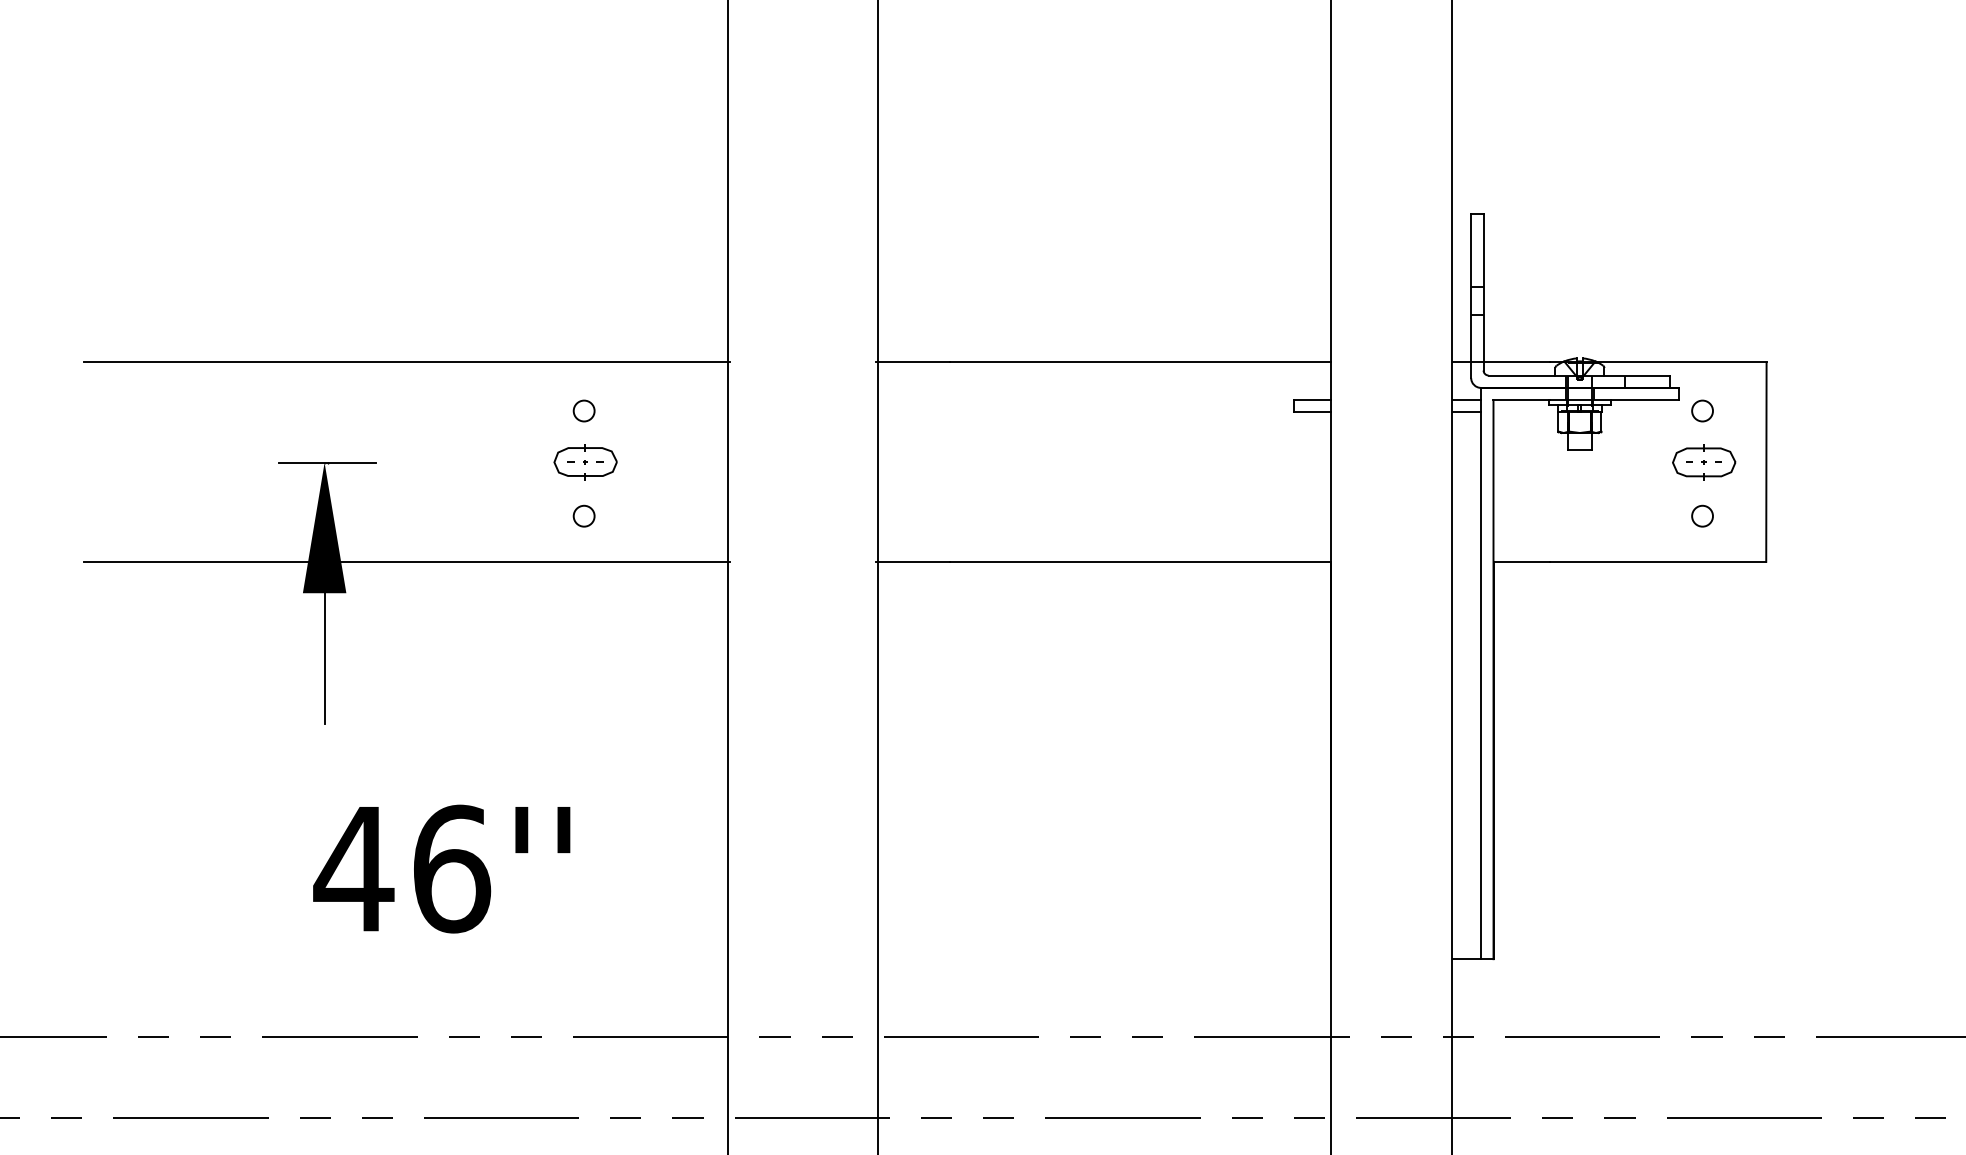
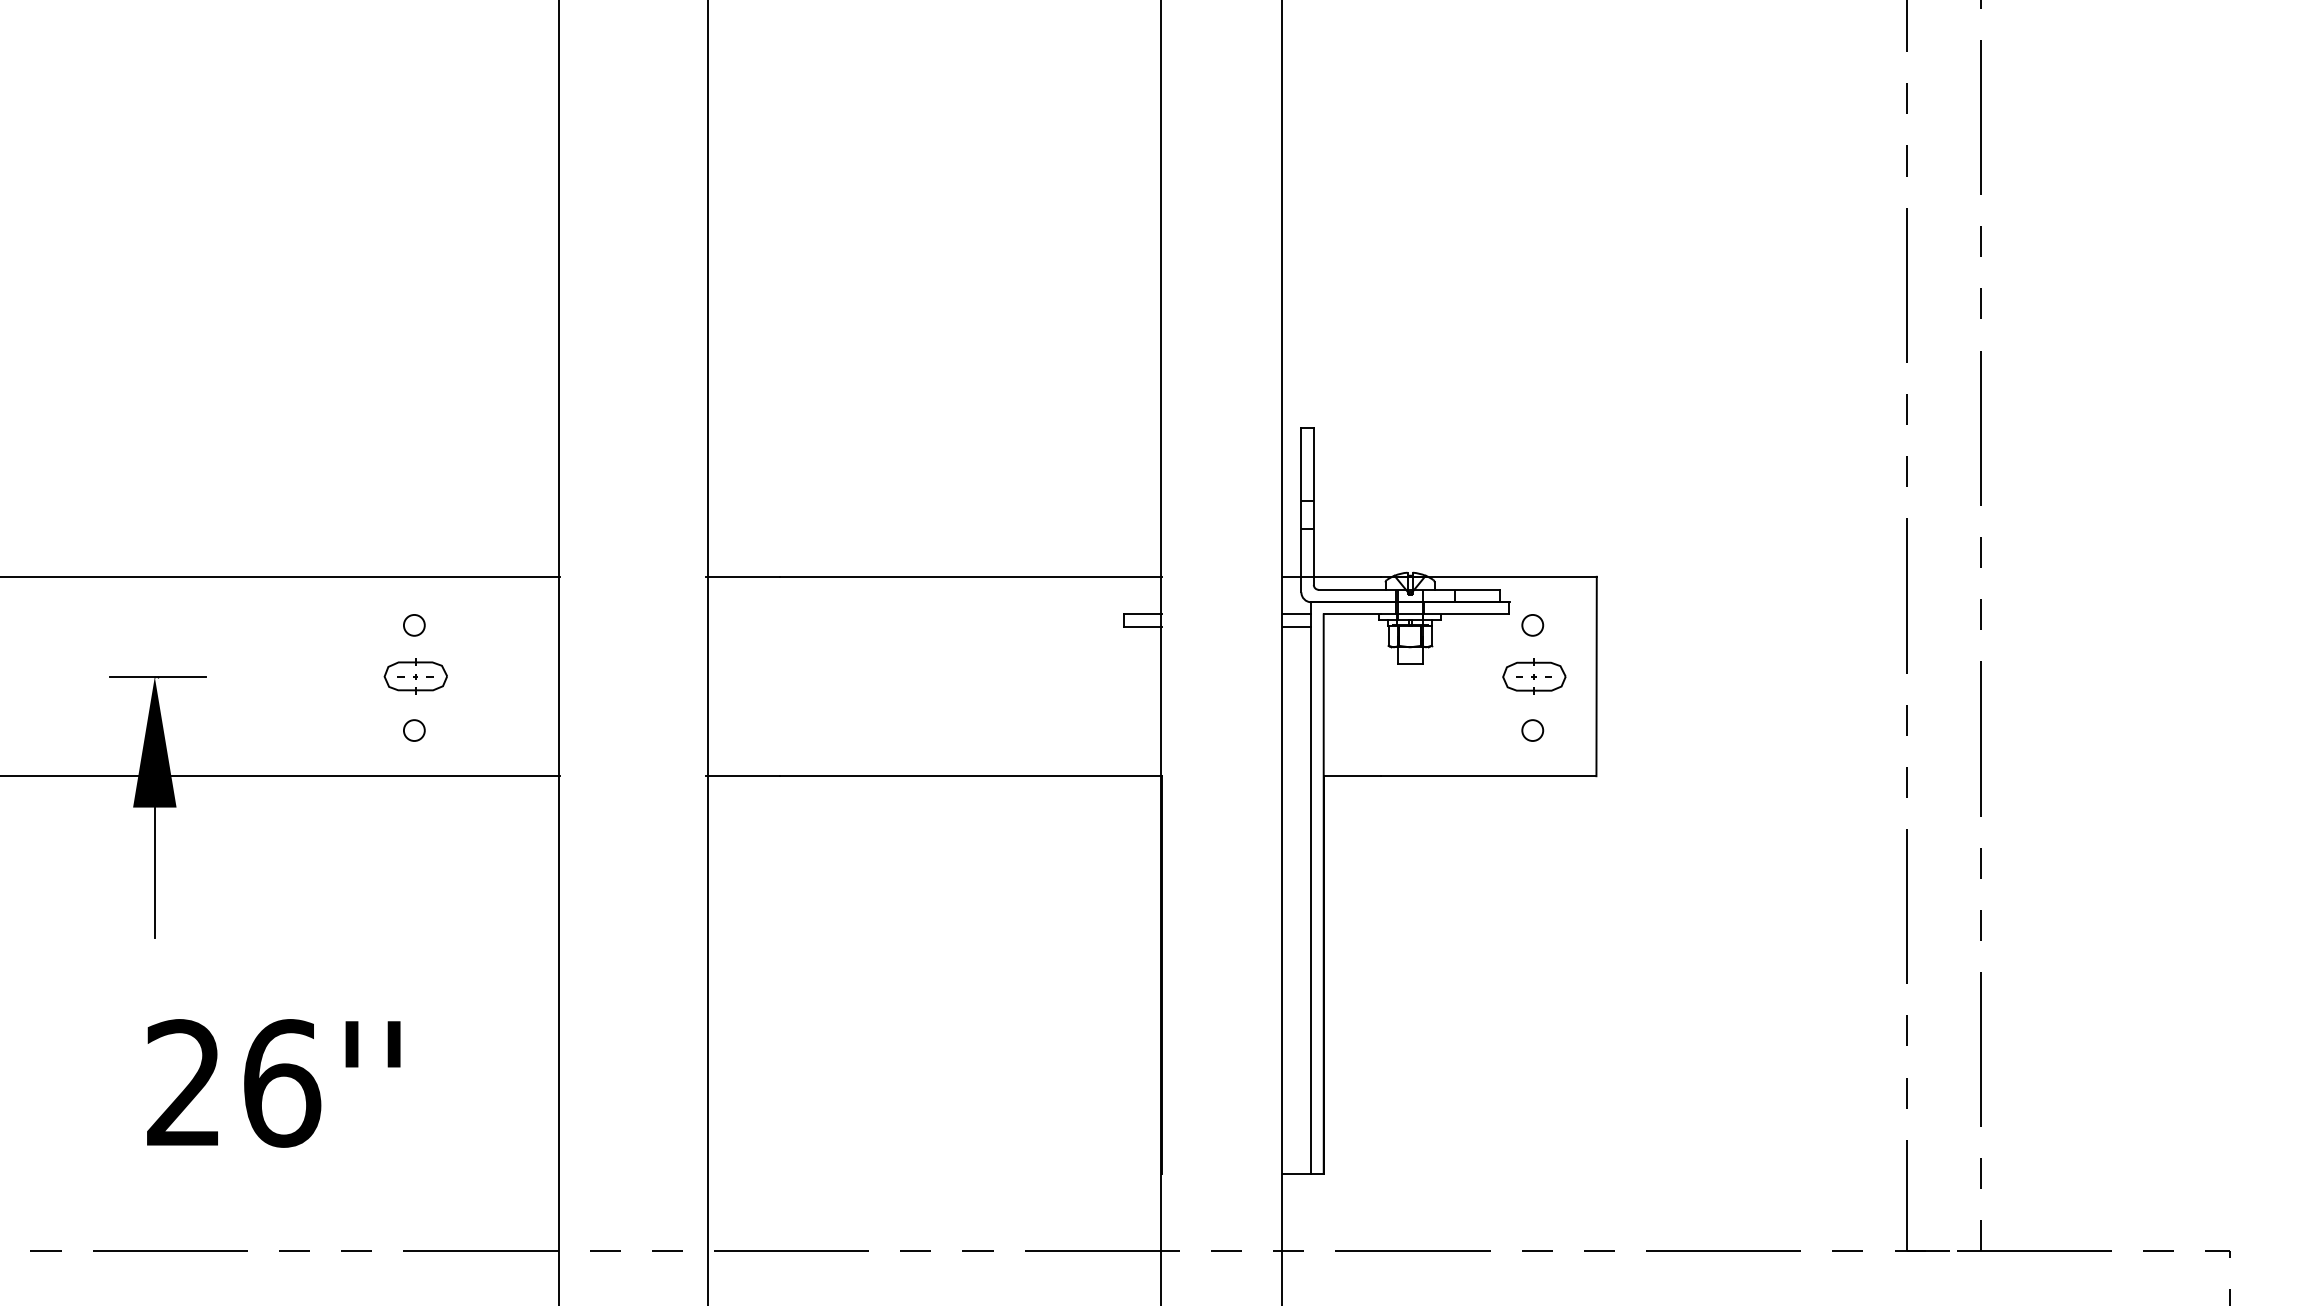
text: (353, 868) -> (183, 1082), 46'' -> 26''

